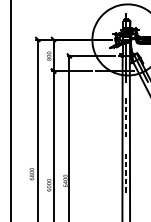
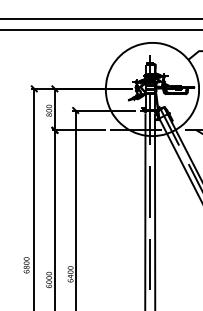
line: (126, 117) -> (150, 191), dashed -> solid
line: (126, 173) -> (150, 264), dashed -> solid

